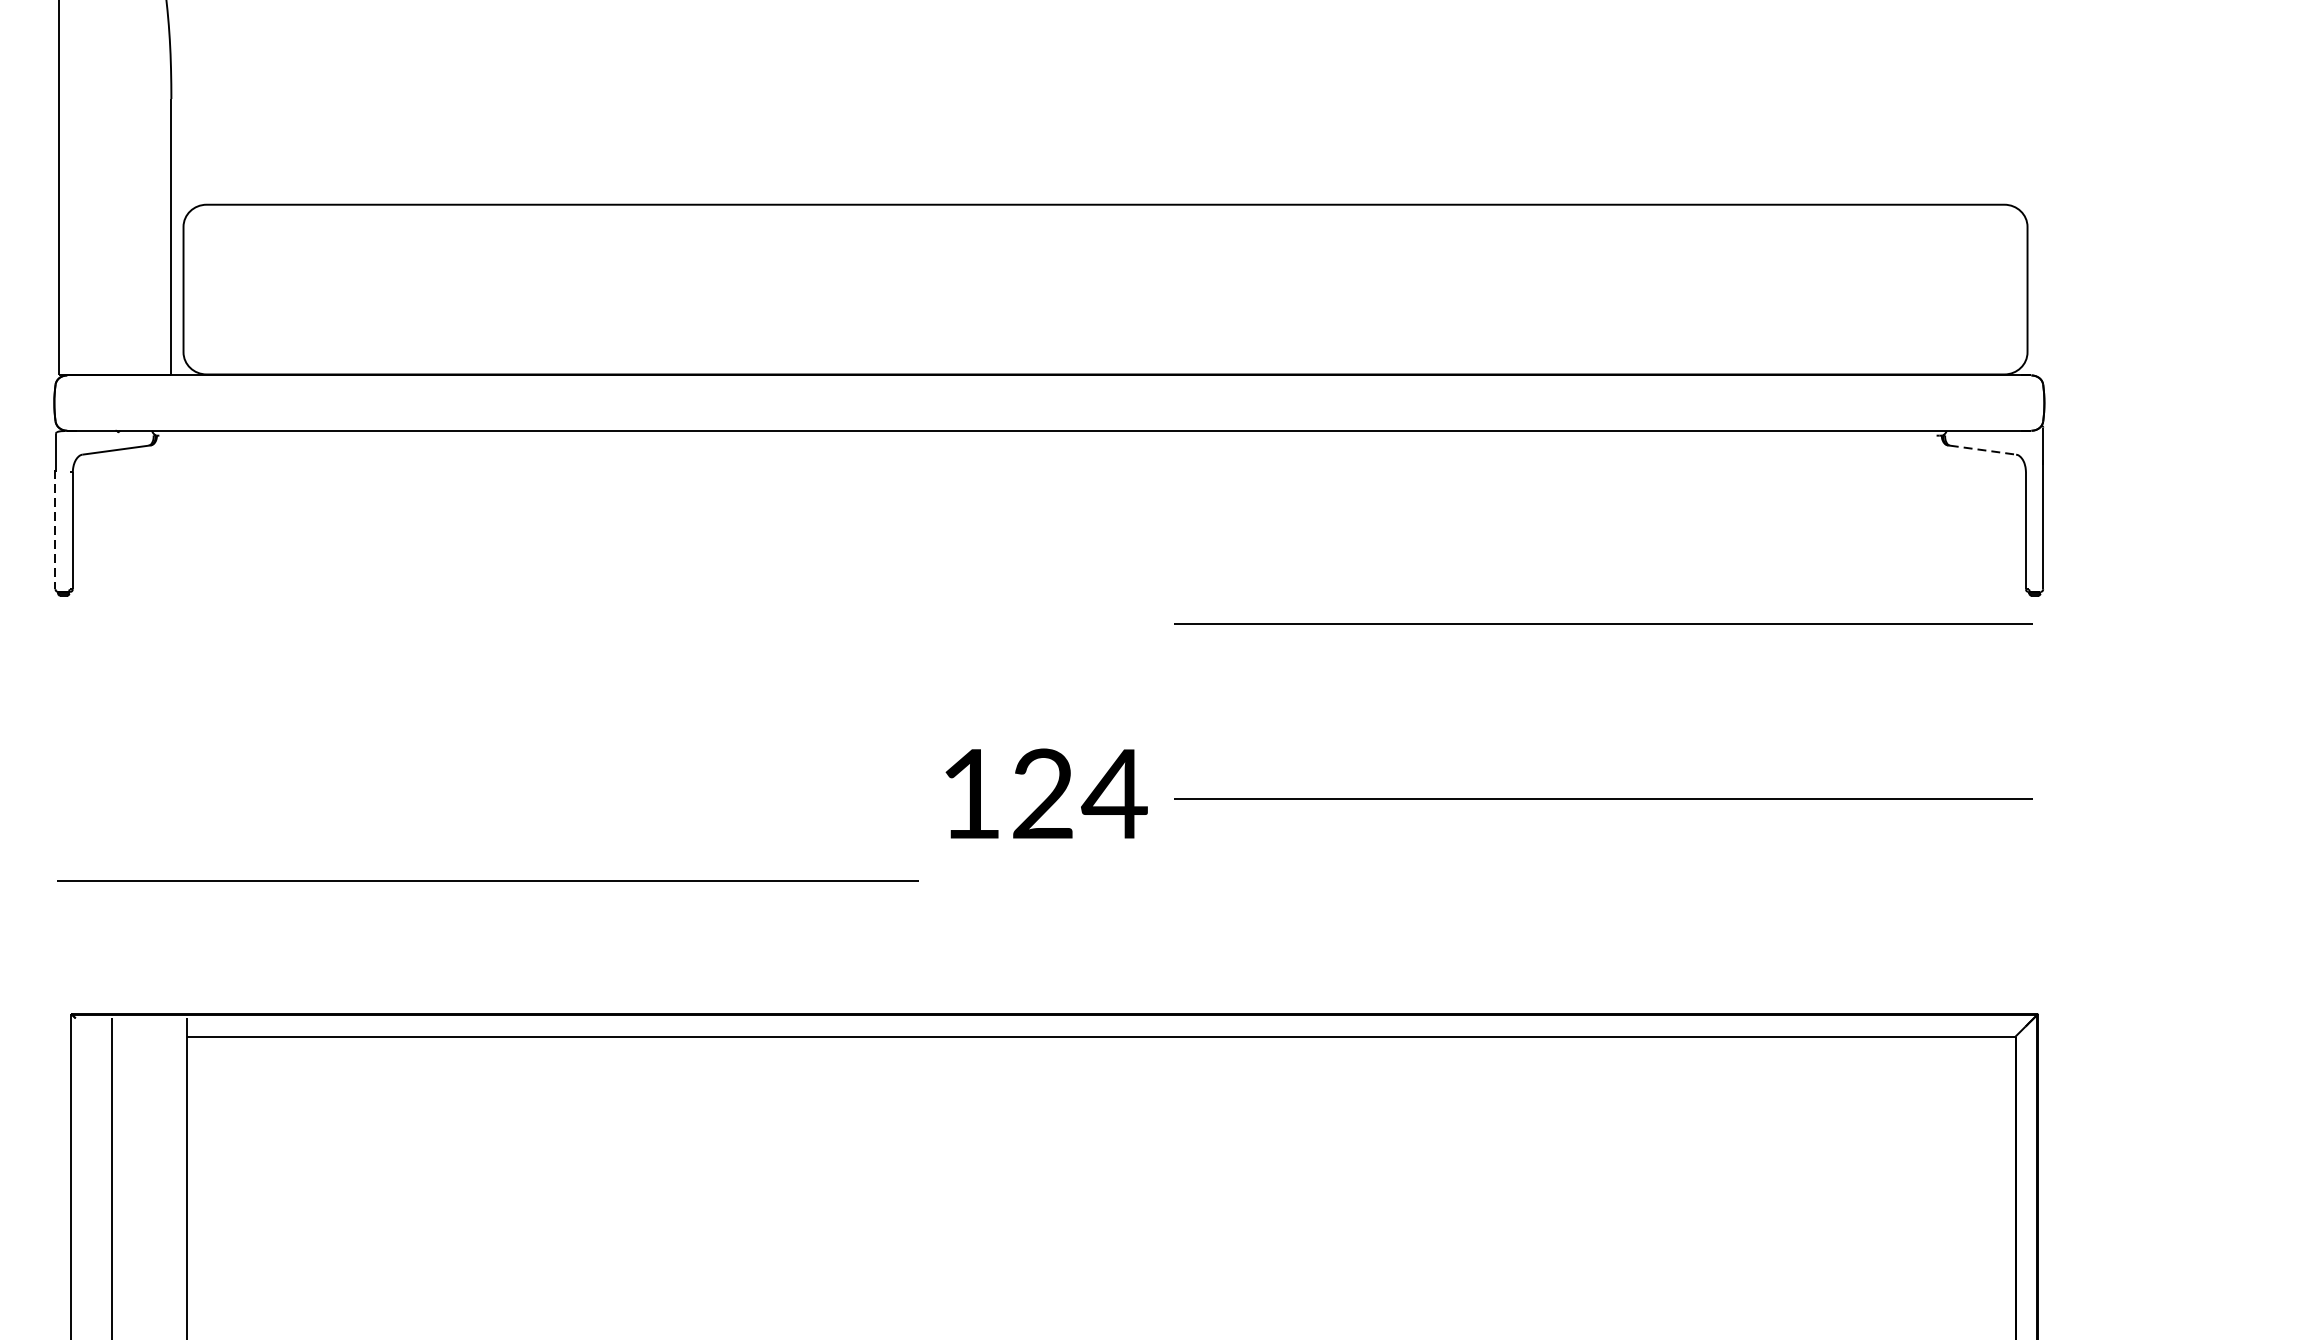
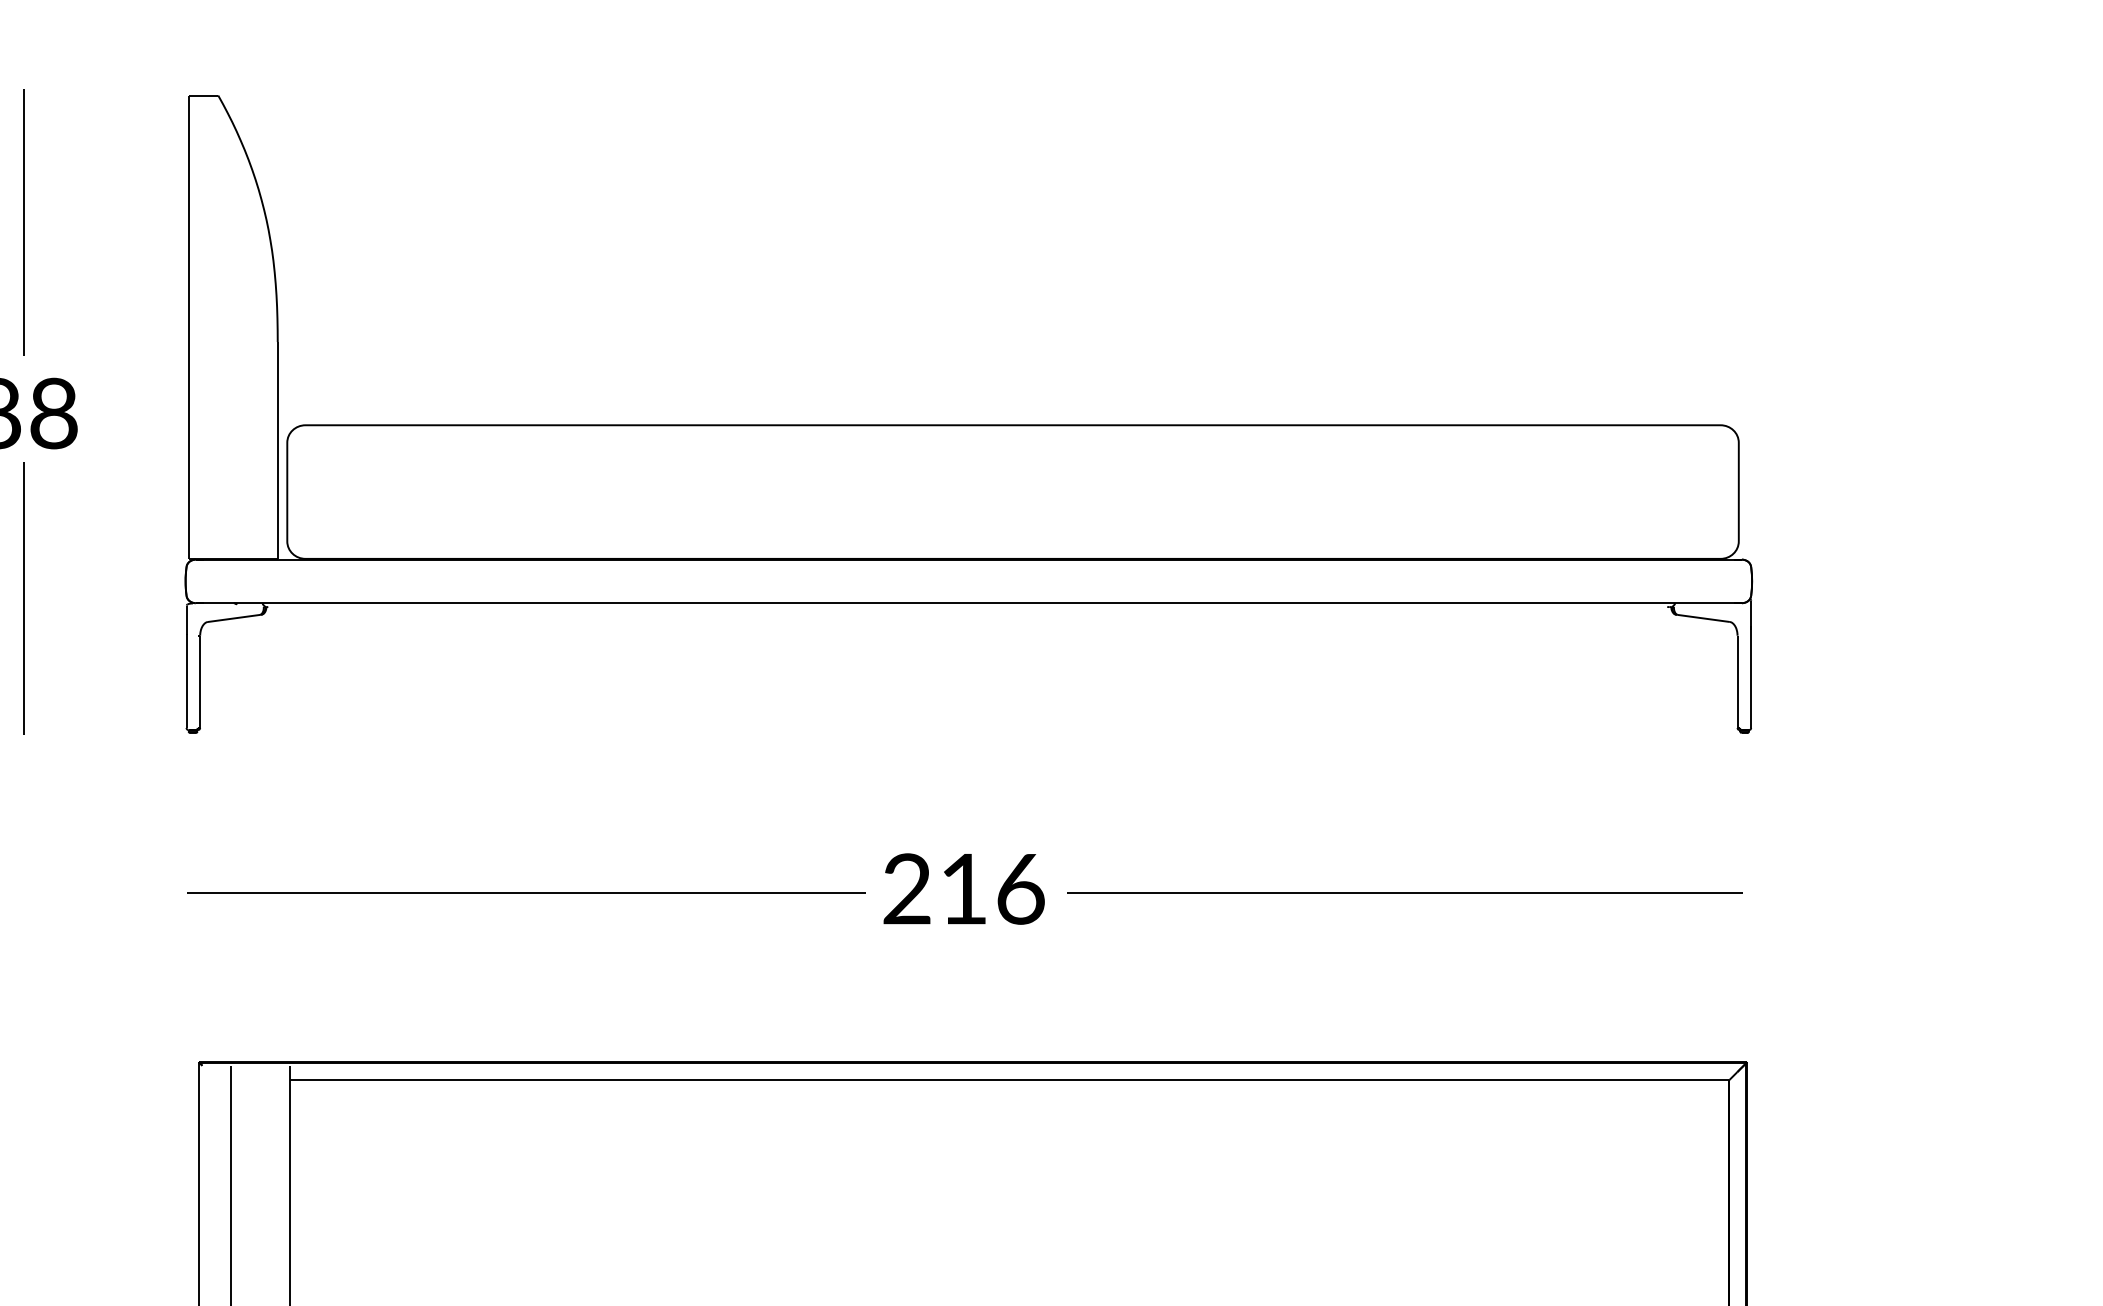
line: (1983, 450) -> (1704, 618), dashed -> solid
line: (55, 528) -> (186, 680), dashed -> solid
line: (1602, 622) -> (1404, 754), removed
text: (1043, 793) -> (964, 888), 124 -> 216
line: (487, 879) -> (526, 892), moved

